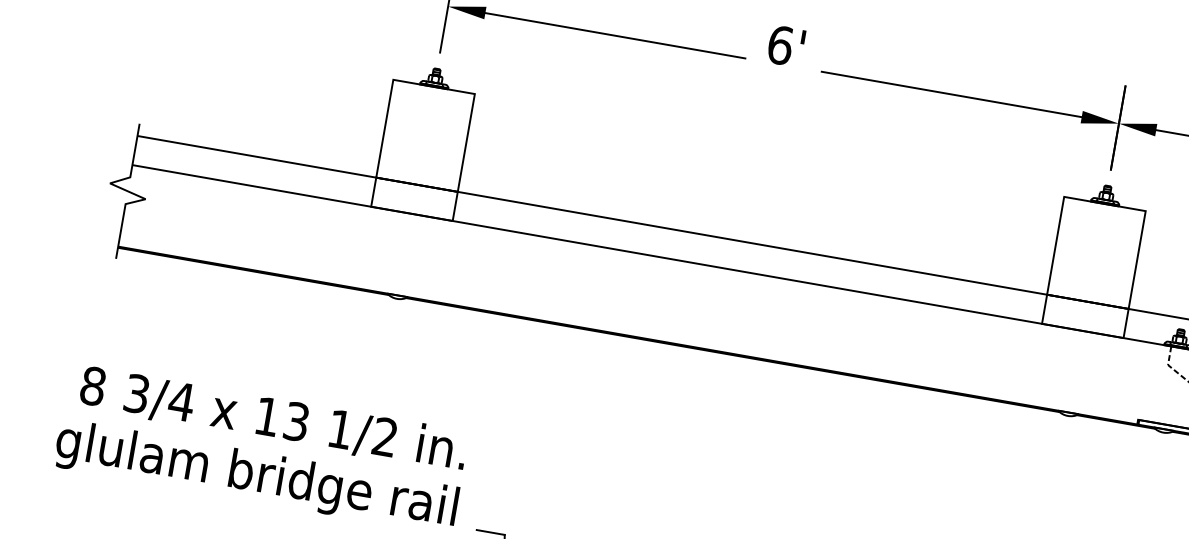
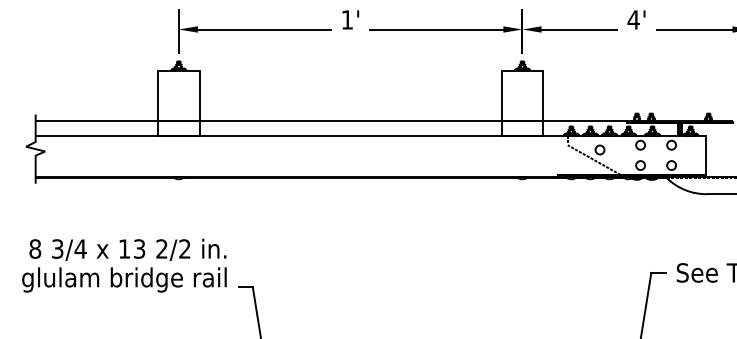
text: (780, 44) -> (347, 19), 6' -> 1'
text: (339, 428) -> (161, 248), 1/2 -> 2/2

